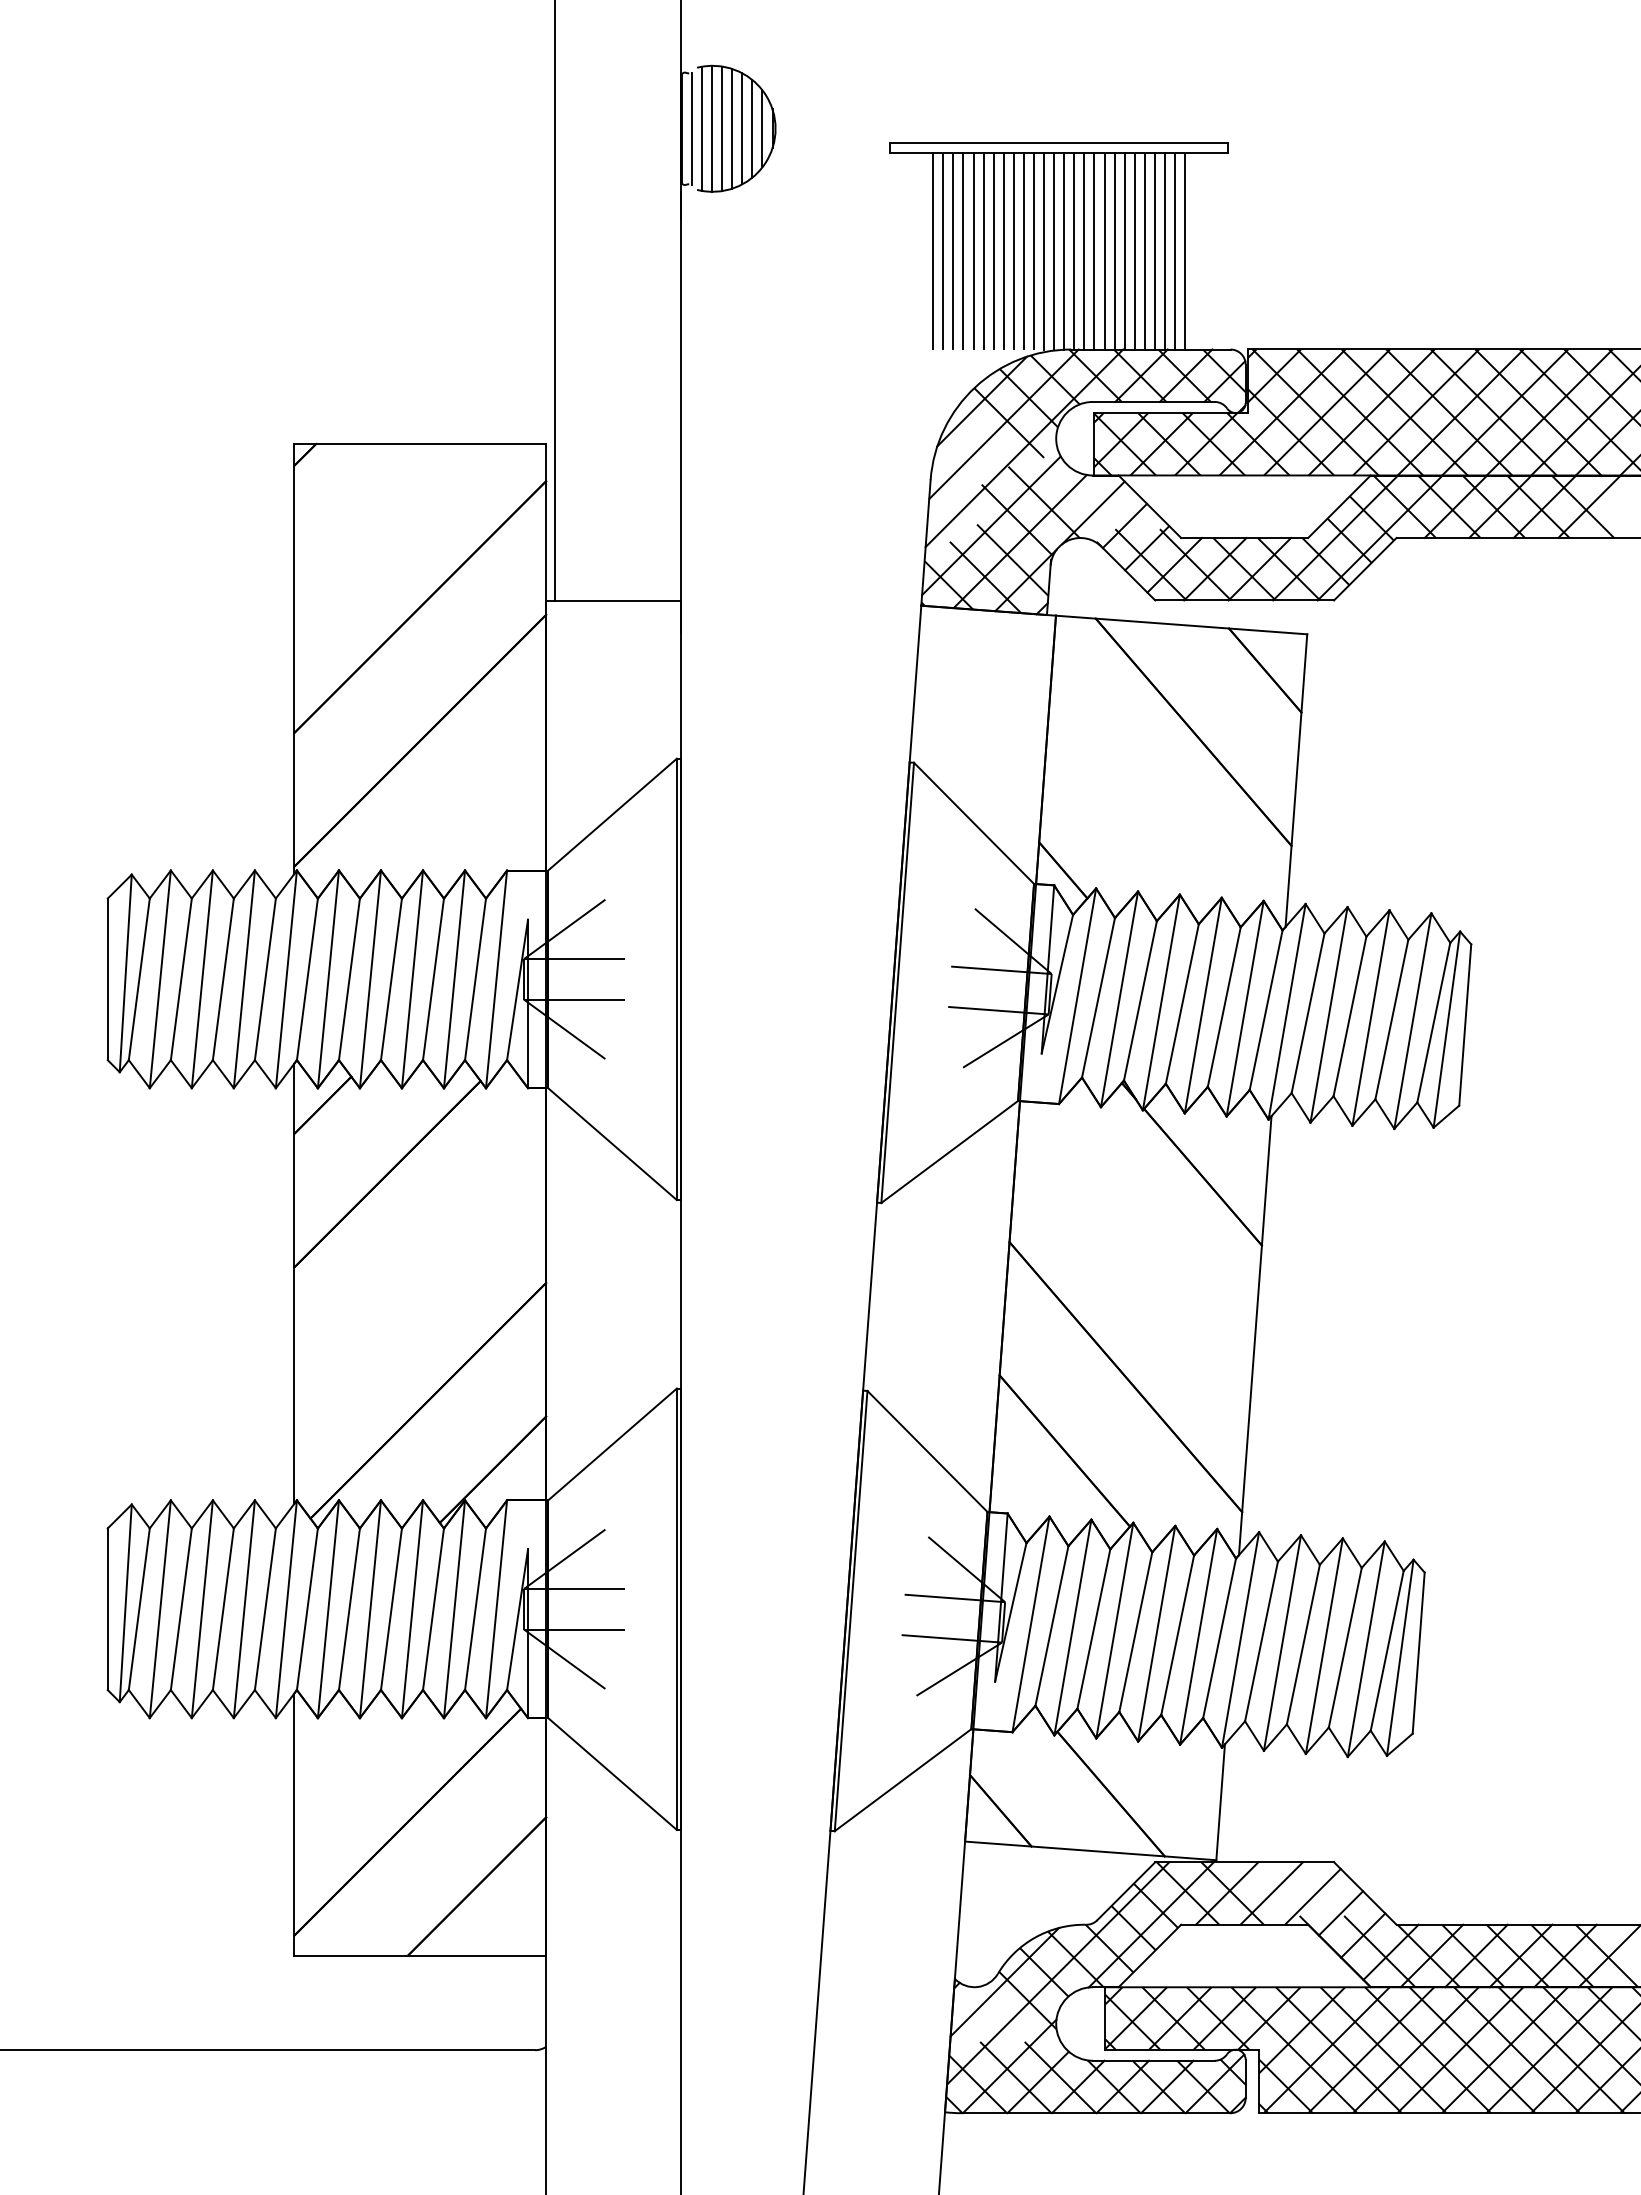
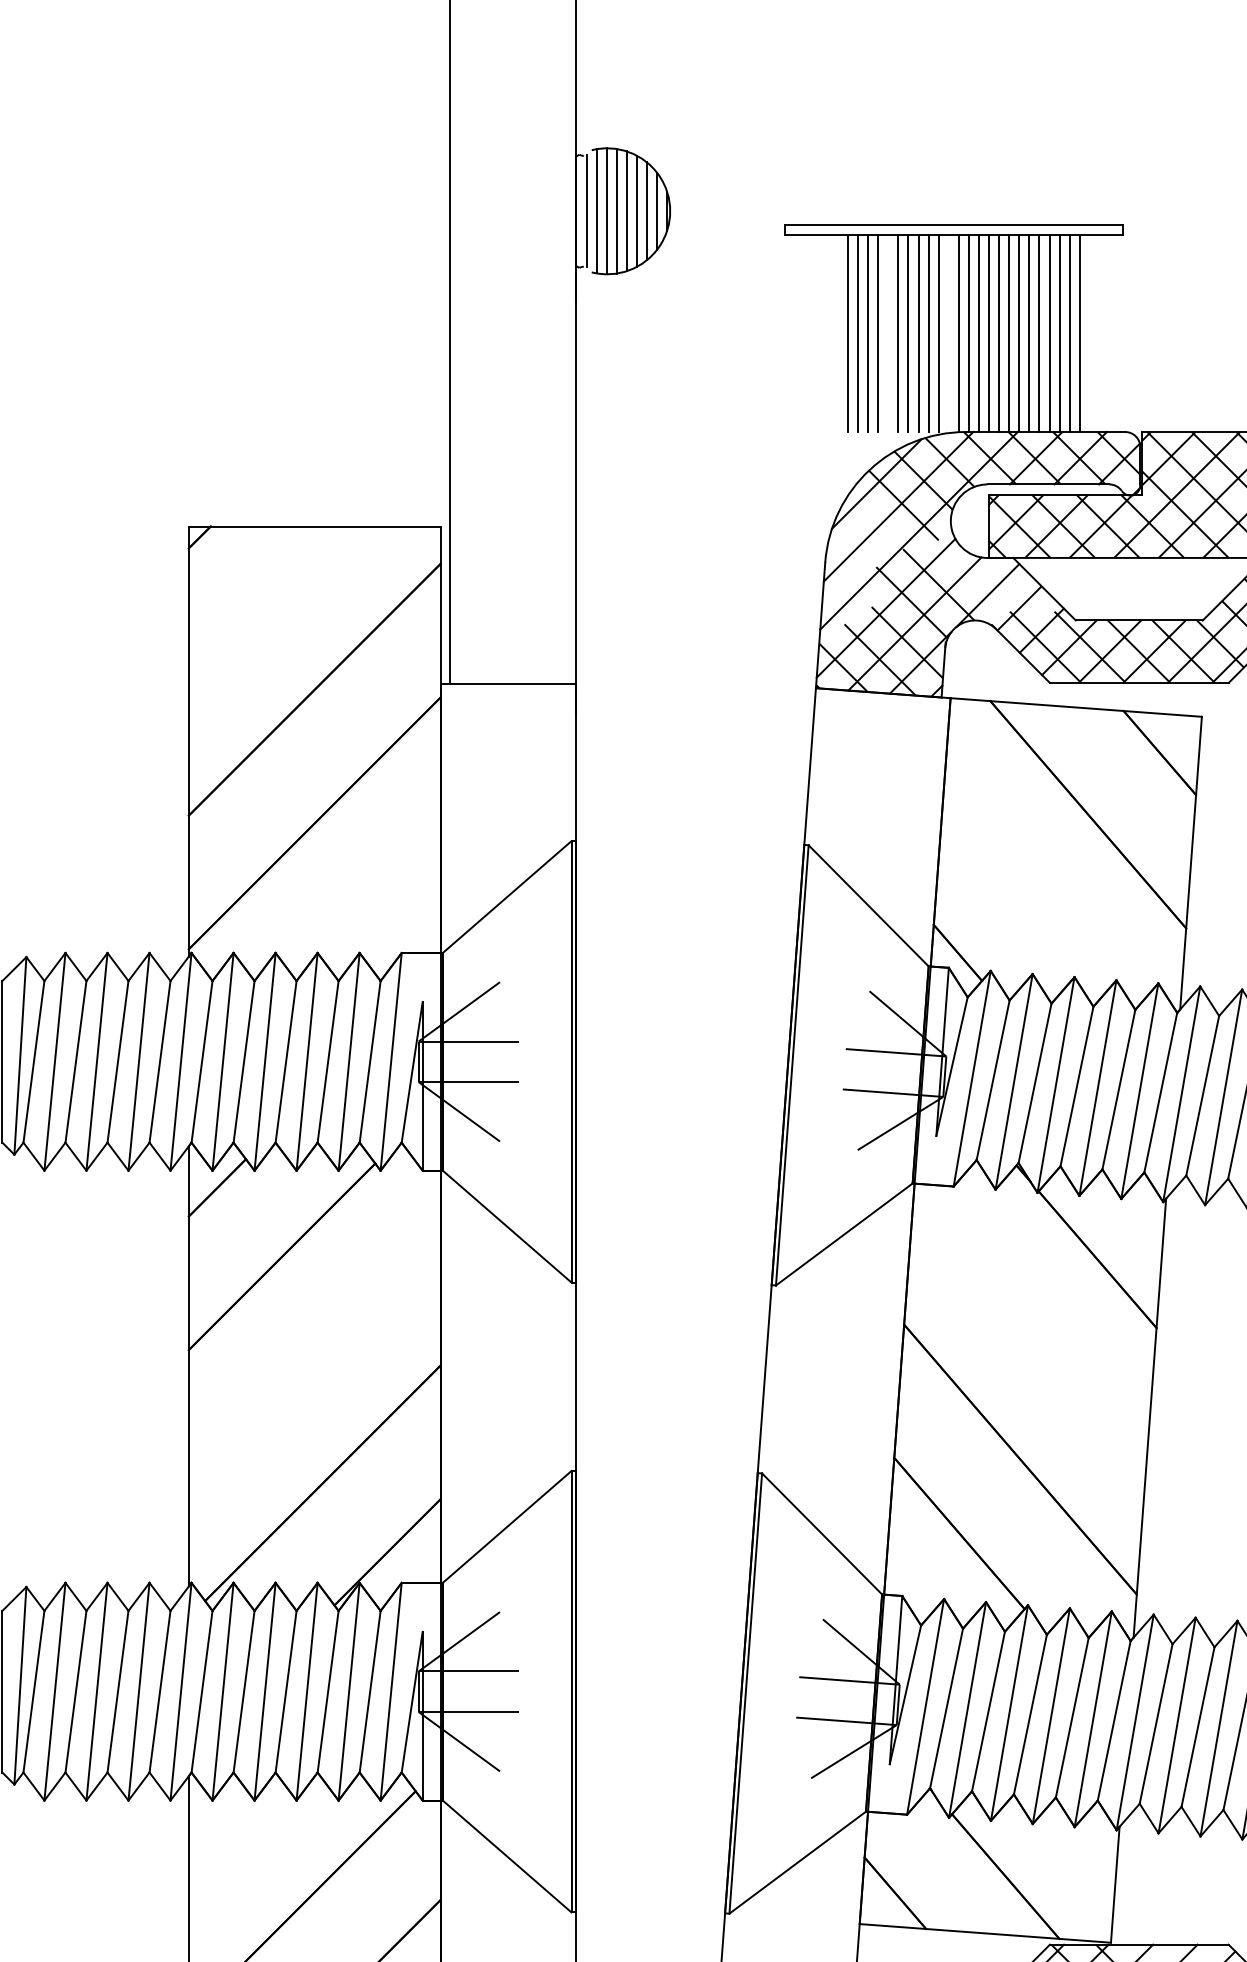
line: (933, 251) -> (828, 333), removed
line: (943, 251) -> (838, 333), removed
line: (993, 251) -> (888, 333), removed
line: (1054, 251) -> (949, 333), removed

